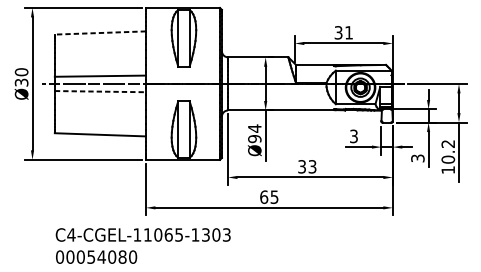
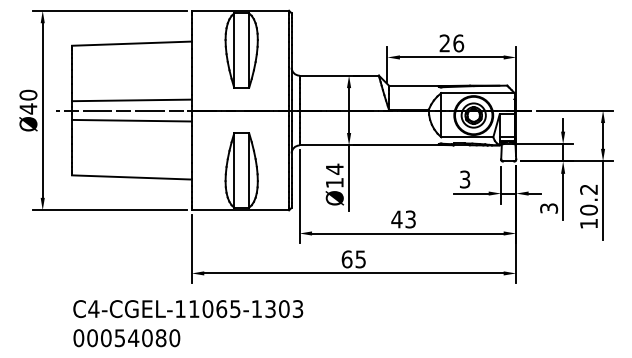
line: (100, 32) -> (131, 43), dashed -> solid
text: (343, 32) -> (451, 43), 31 -> 26
text: (21, 82) -> (28, 108), Ø30 -> Ø40
line: (100, 91) -> (131, 120), dashed -> solid
text: (254, 138) -> (334, 182), Ø94 -> Ø14
text: (301, 166) -> (396, 219), 33 -> 43

